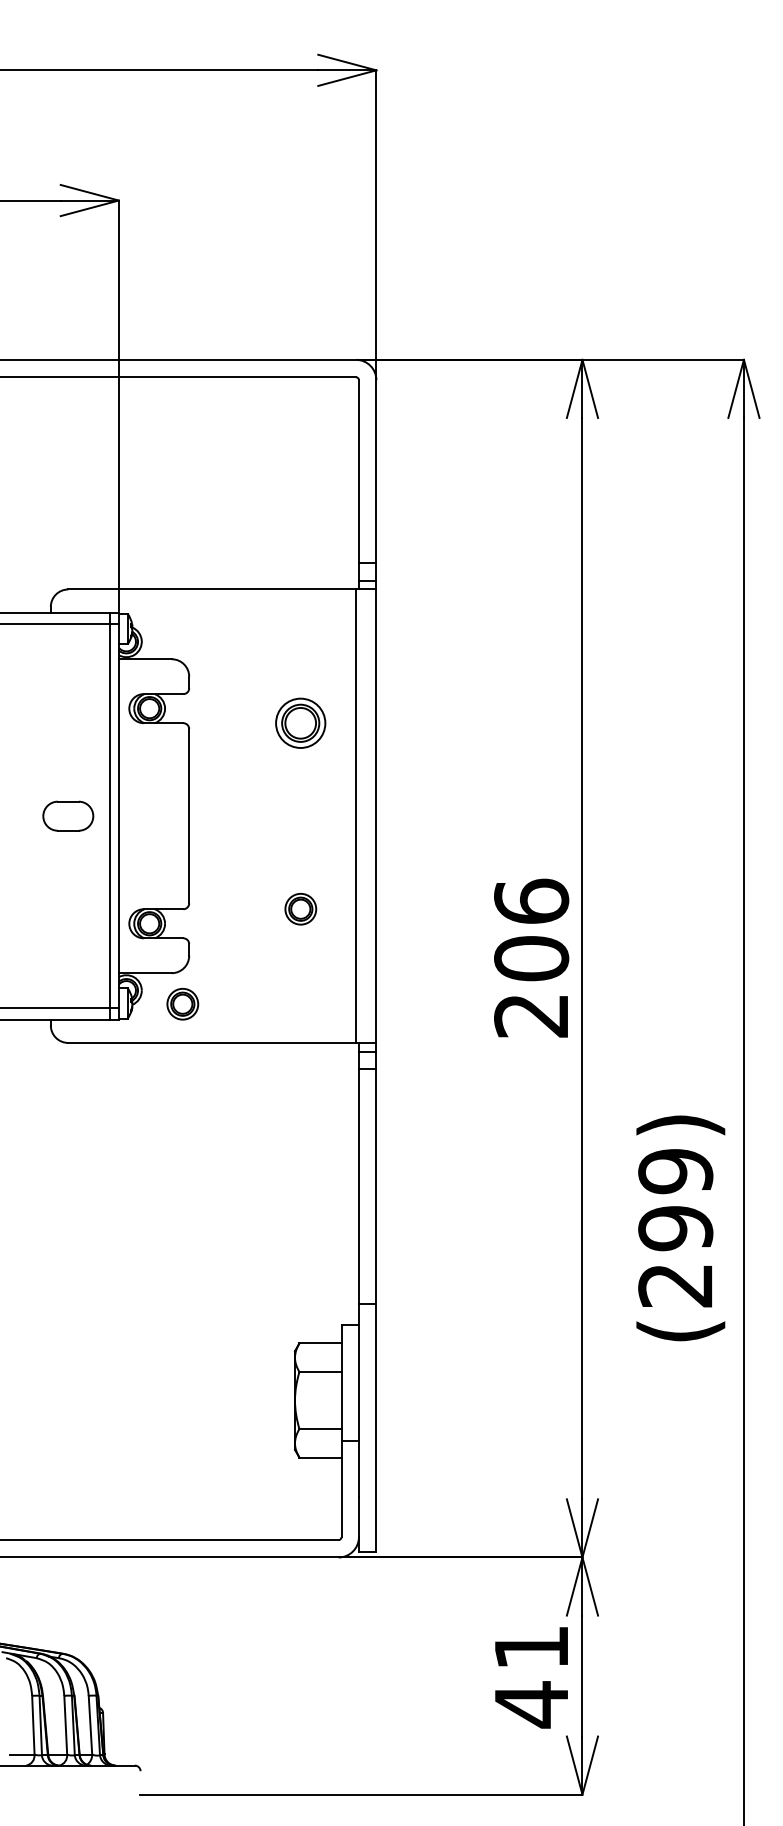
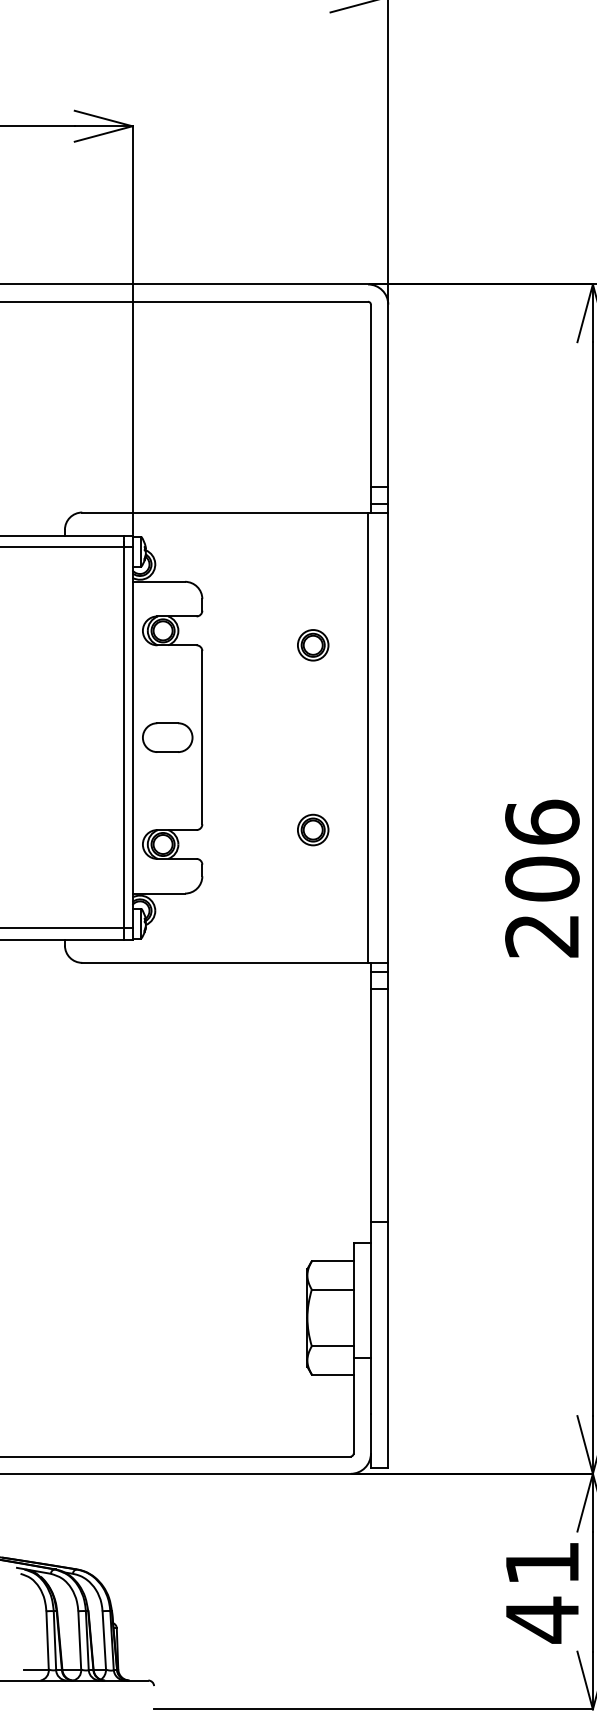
part: (300, 722) -> (312, 644), size x0.62
part: (68, 815) -> (167, 736), moved
part: (182, 1004) -> (195, 924), removed

